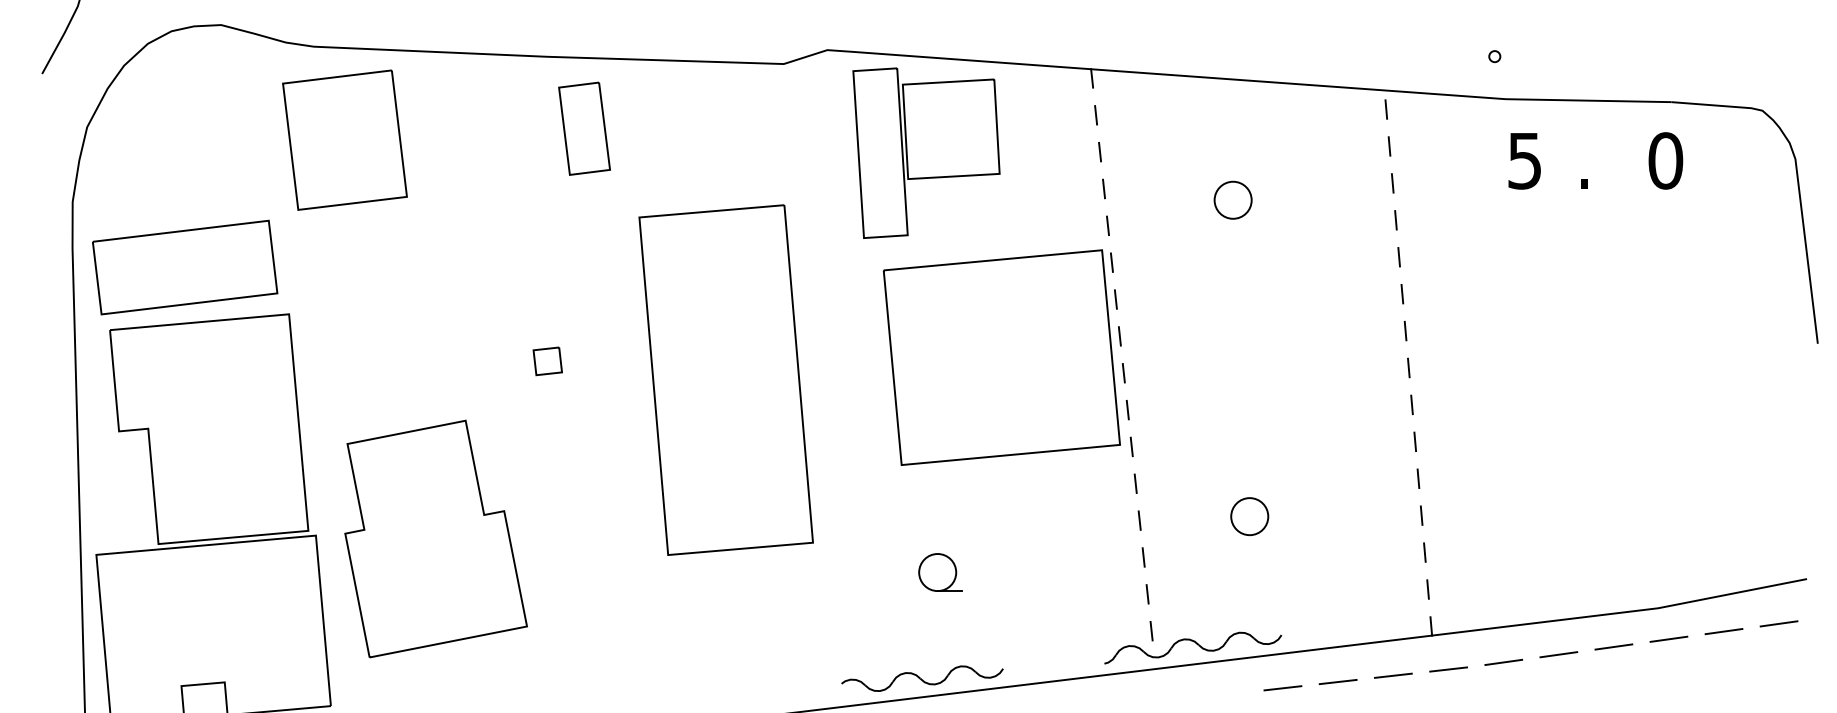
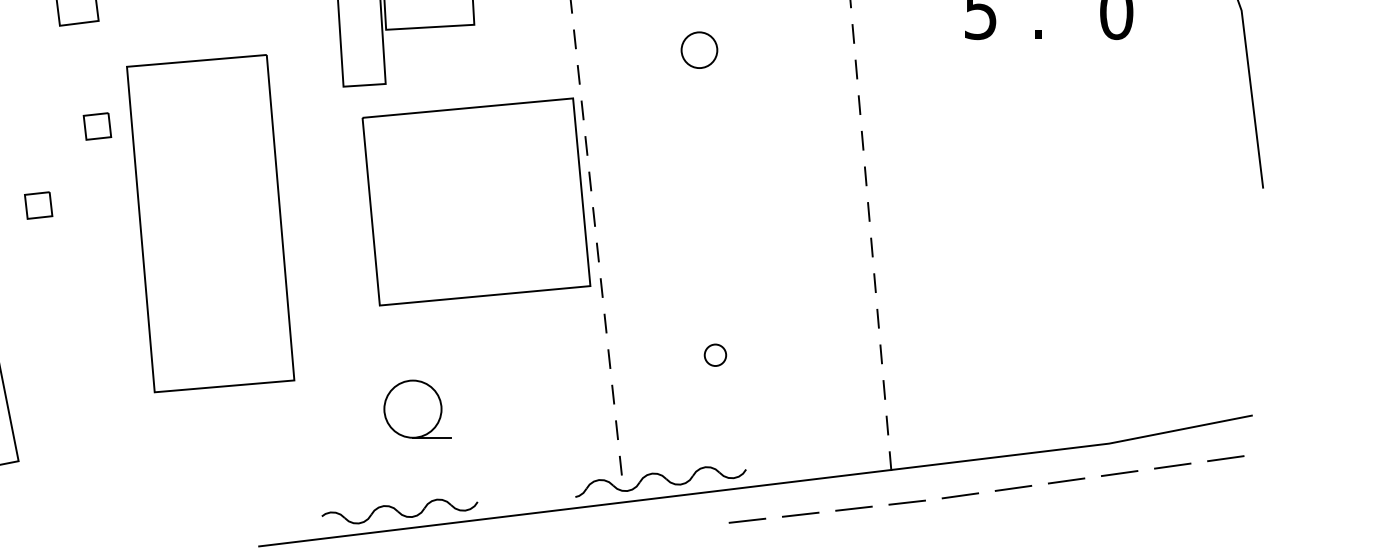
part: (608, 279) -> (97, 126), added
circle: (1249, 516) -> (715, 355), size x0.6
part: (940, 572) -> (417, 409), size x1.6

